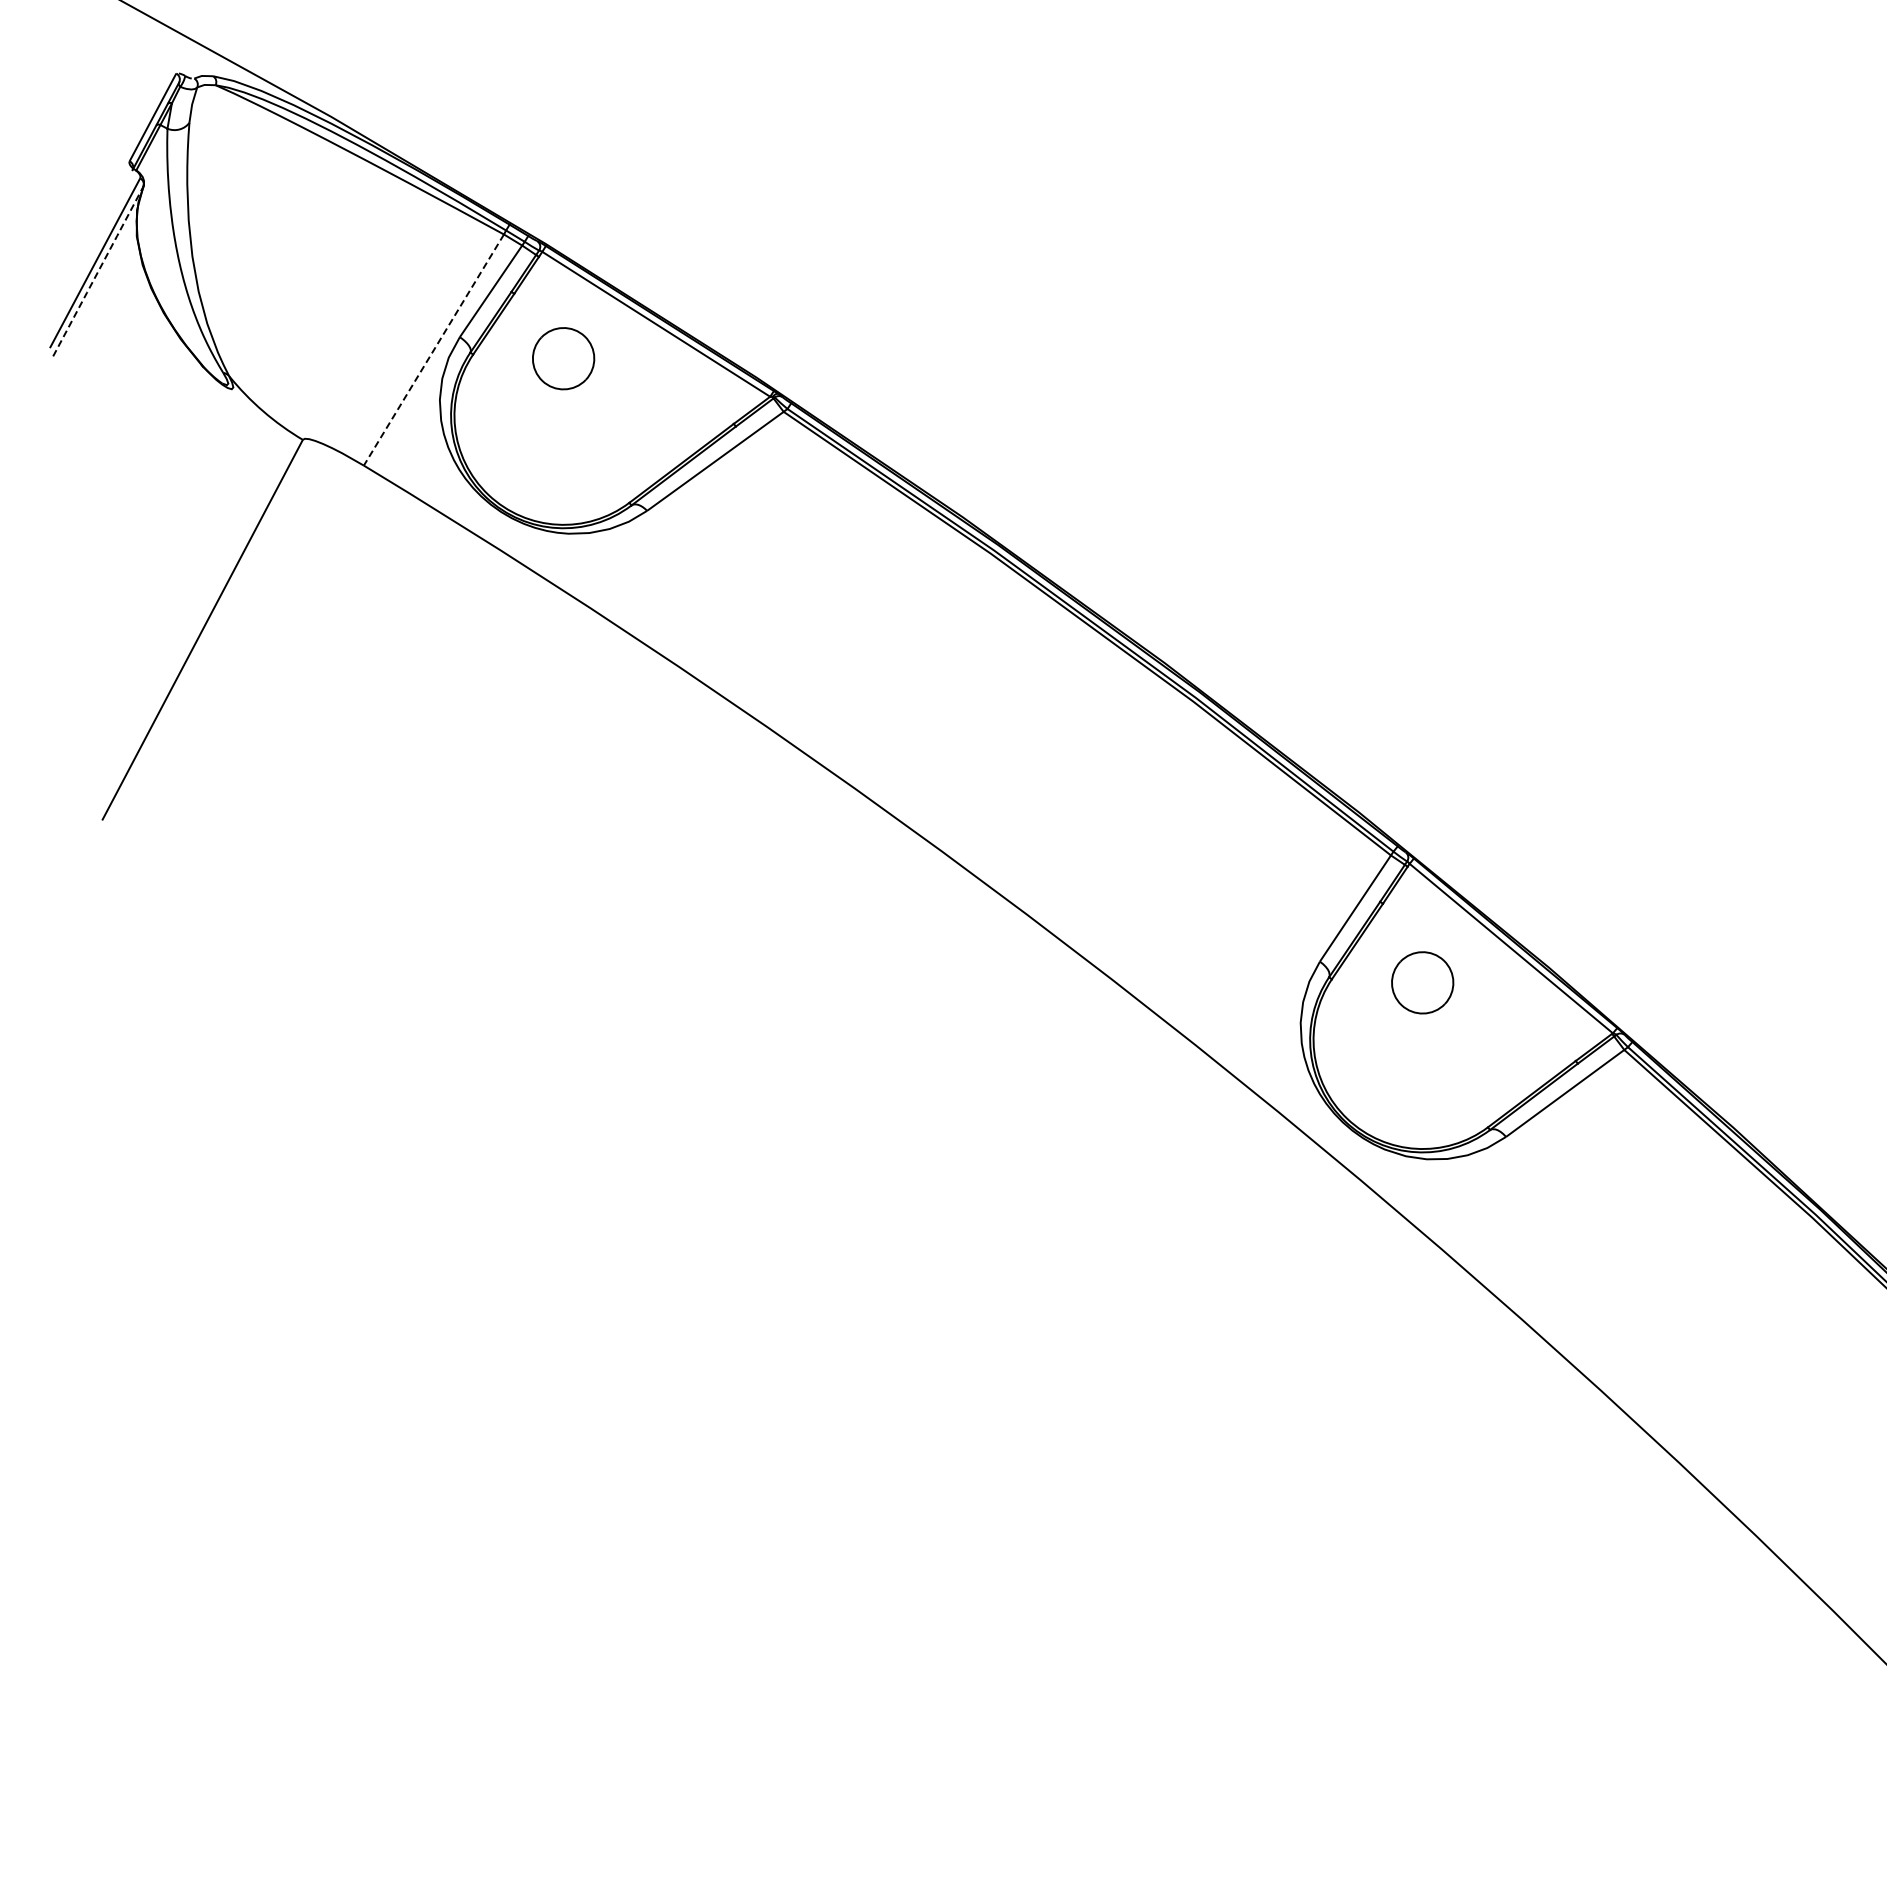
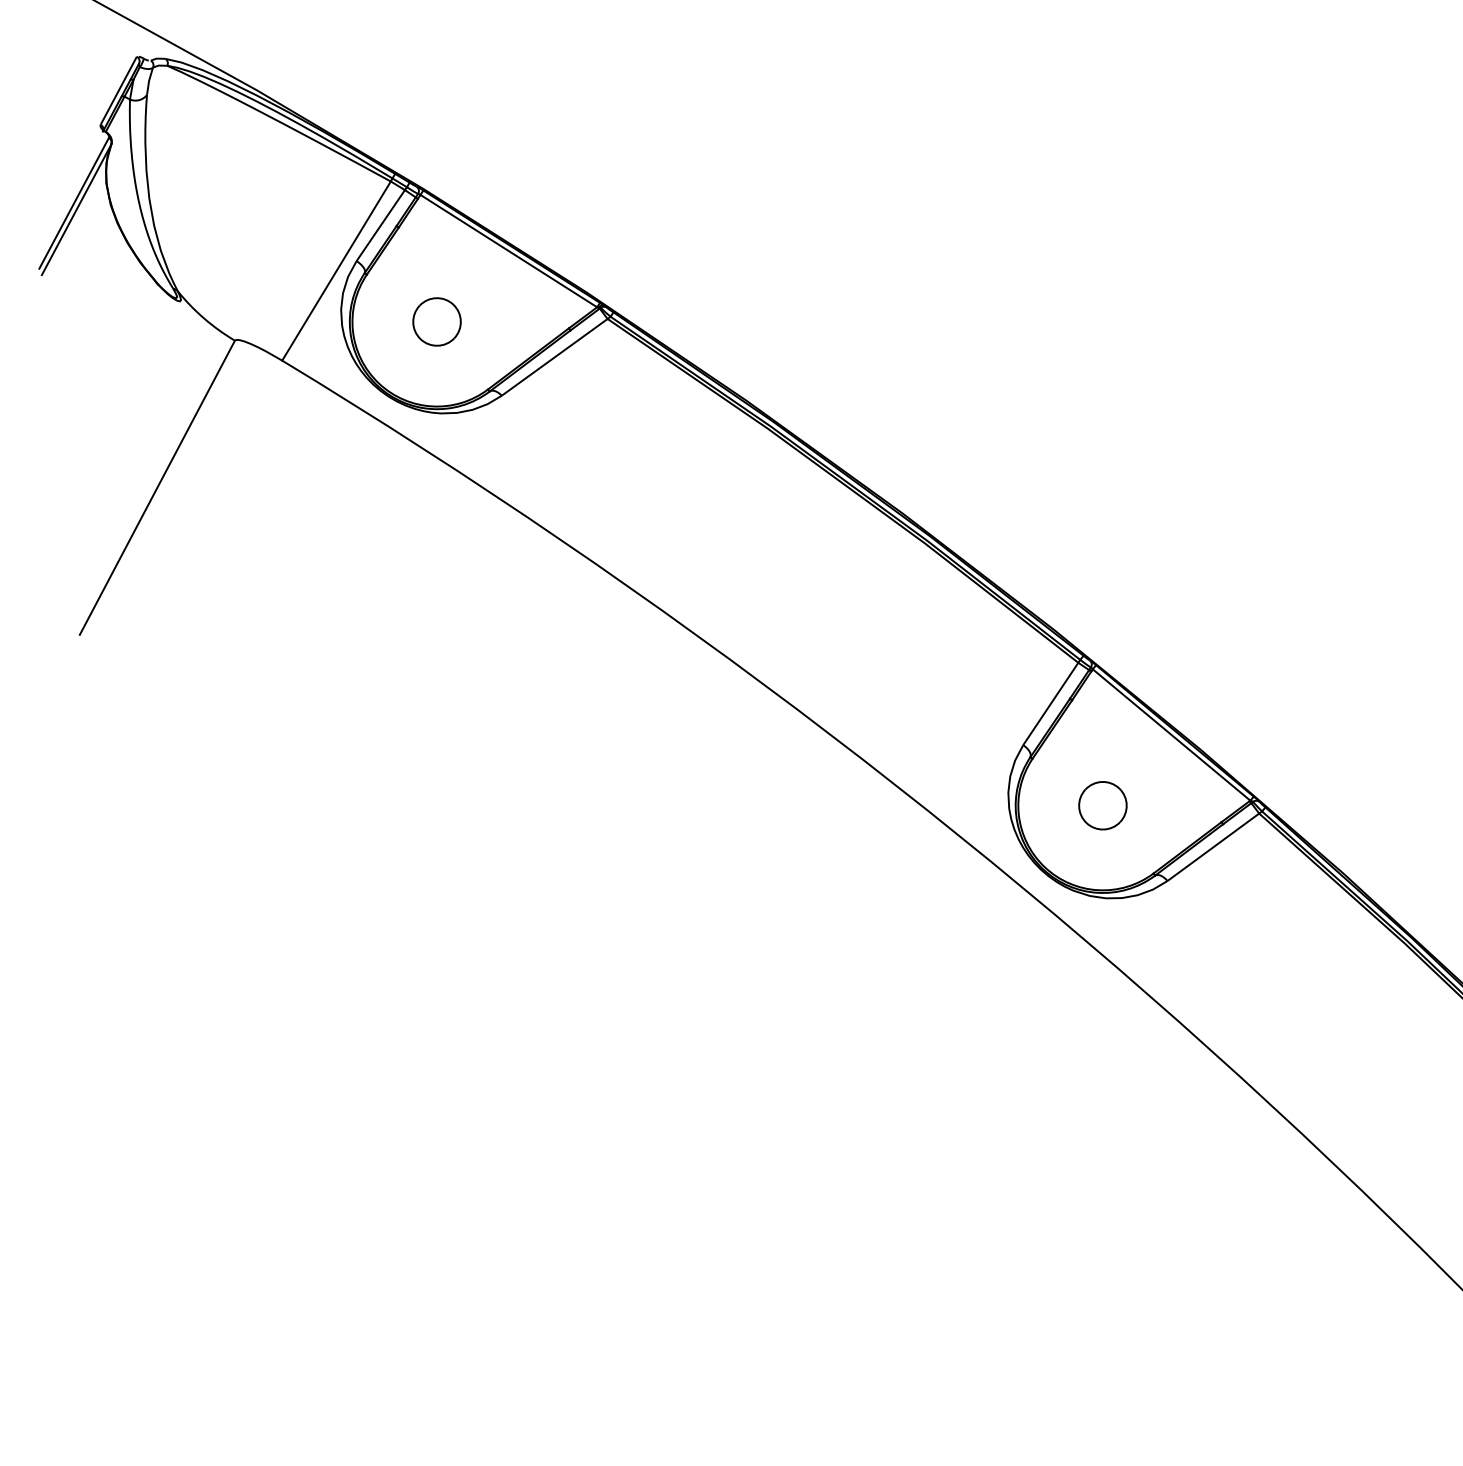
line: (98, 271) -> (76, 210), dashed -> solid
line: (433, 350) -> (336, 271), dashed -> solid
part: (563, 358) -> (436, 321), moved
part: (1422, 982) -> (1102, 805), moved

